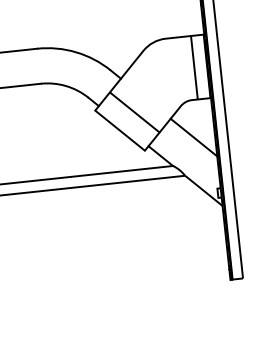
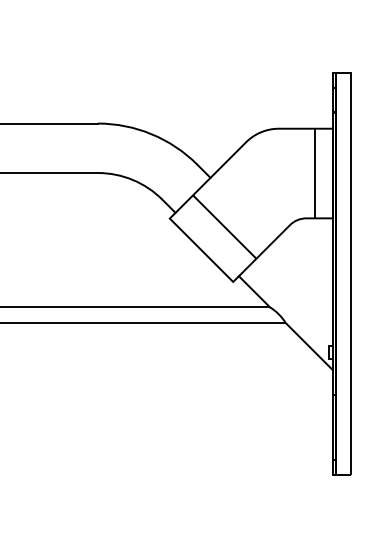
line: (193, 137) -> (303, 270), removed

